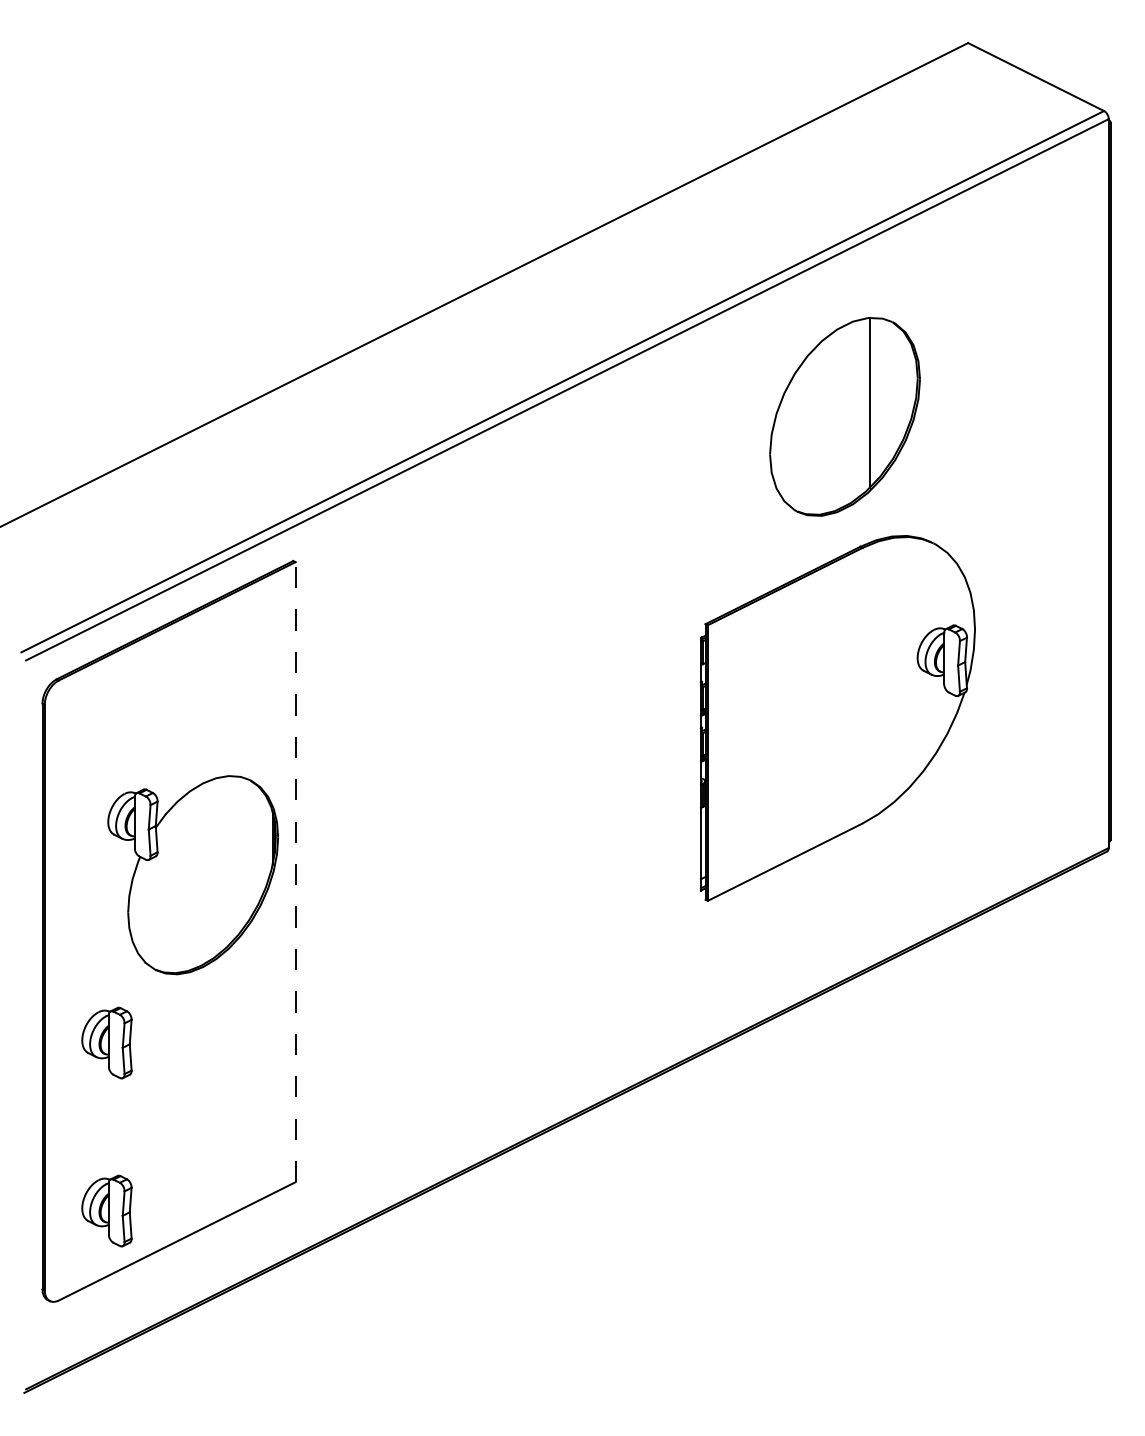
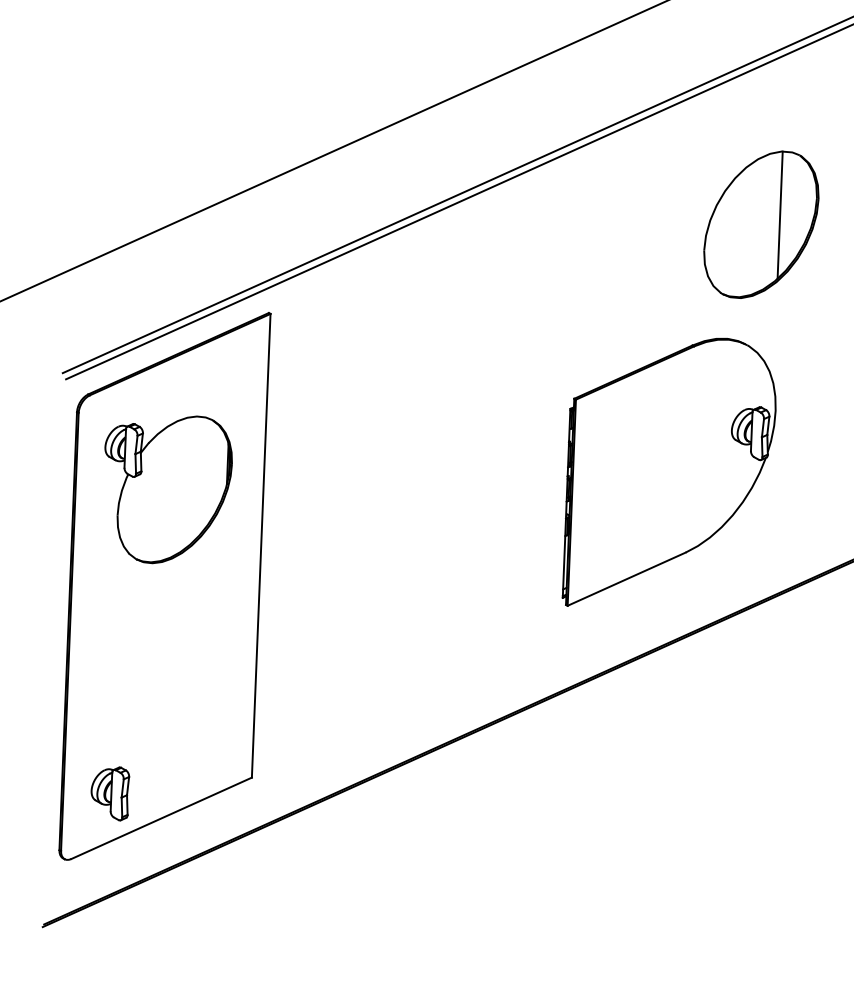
part: (844, 416) -> (761, 224), moved
part: (837, 718) -> (670, 473), moved
line: (295, 871) -> (261, 545), dashed -> solid
part: (192, 875) -> (166, 489), moved
part: (106, 1042) -> (114, 667), removed

